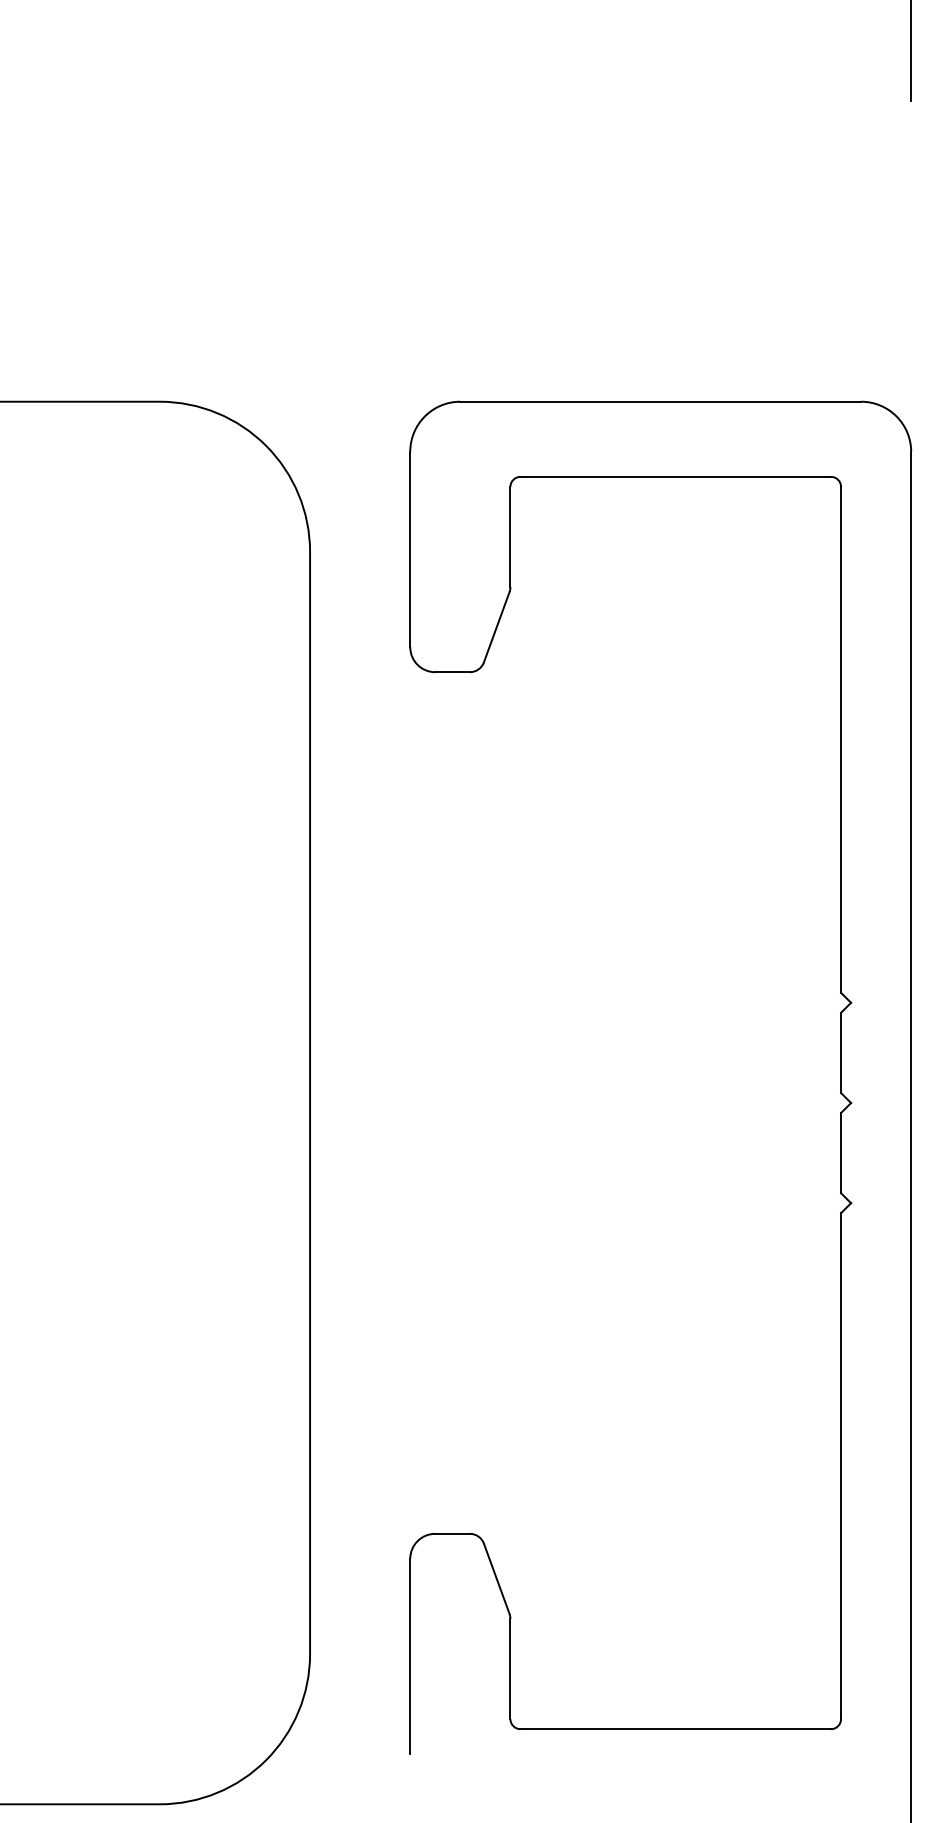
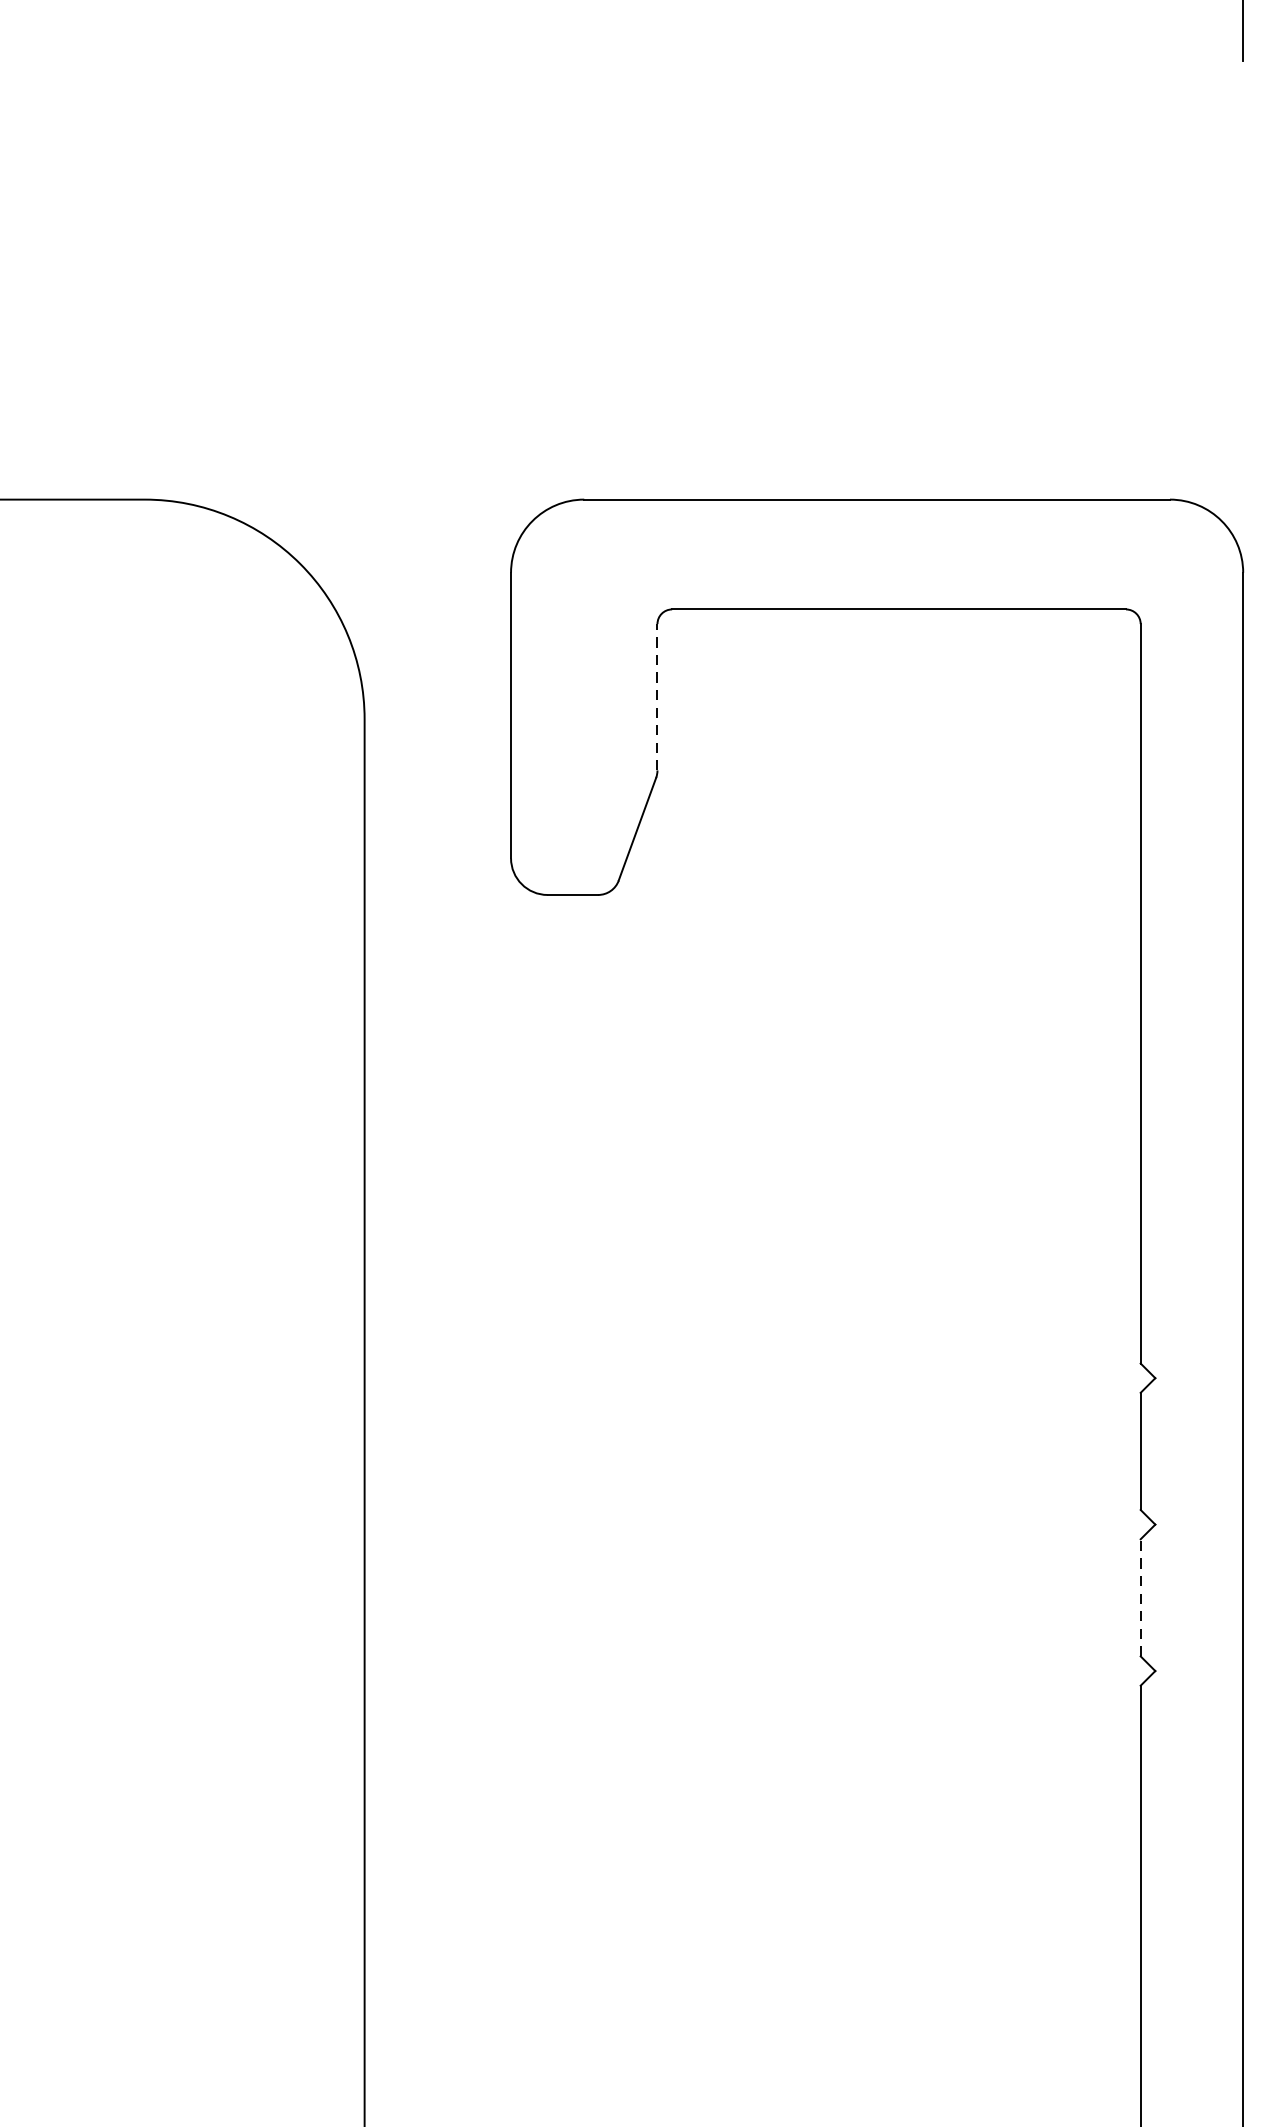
line: (510, 536) -> (657, 696), solid -> dashed
line: (841, 1152) -> (1141, 1596), solid -> dashed

